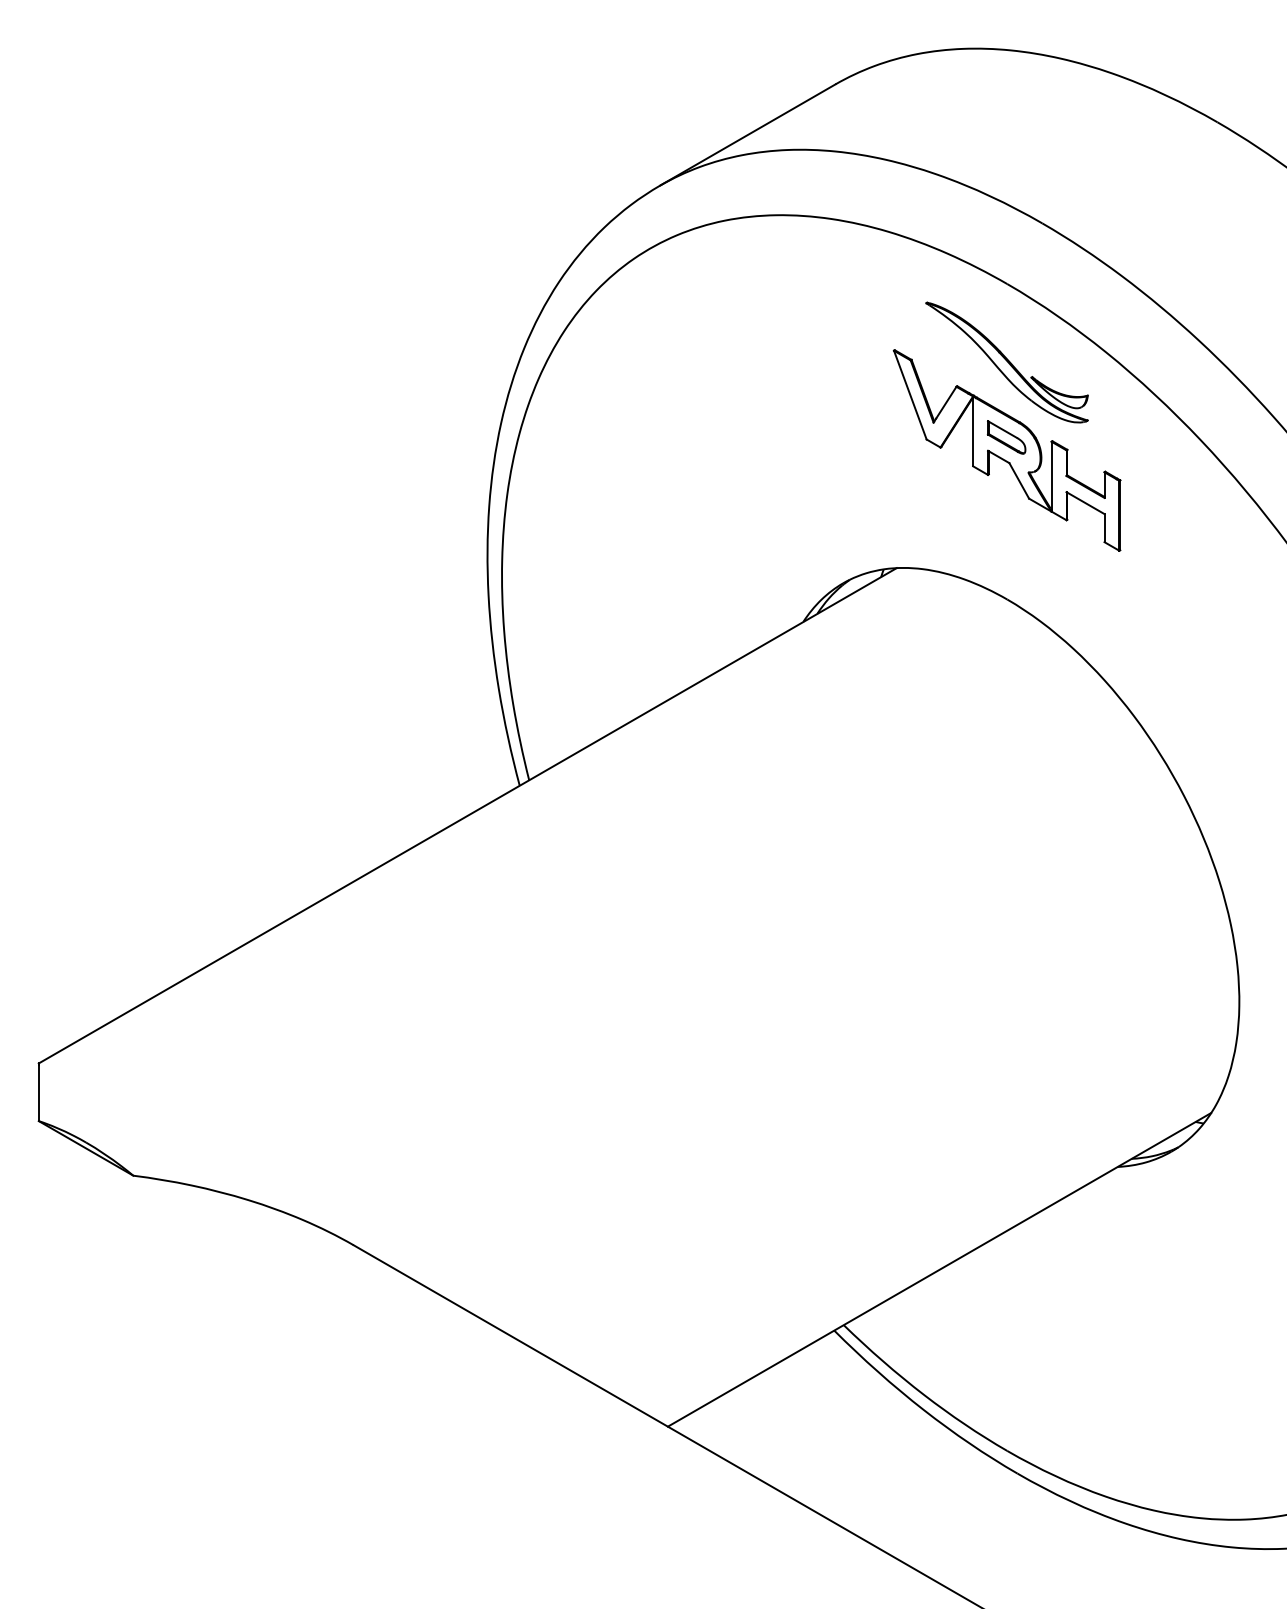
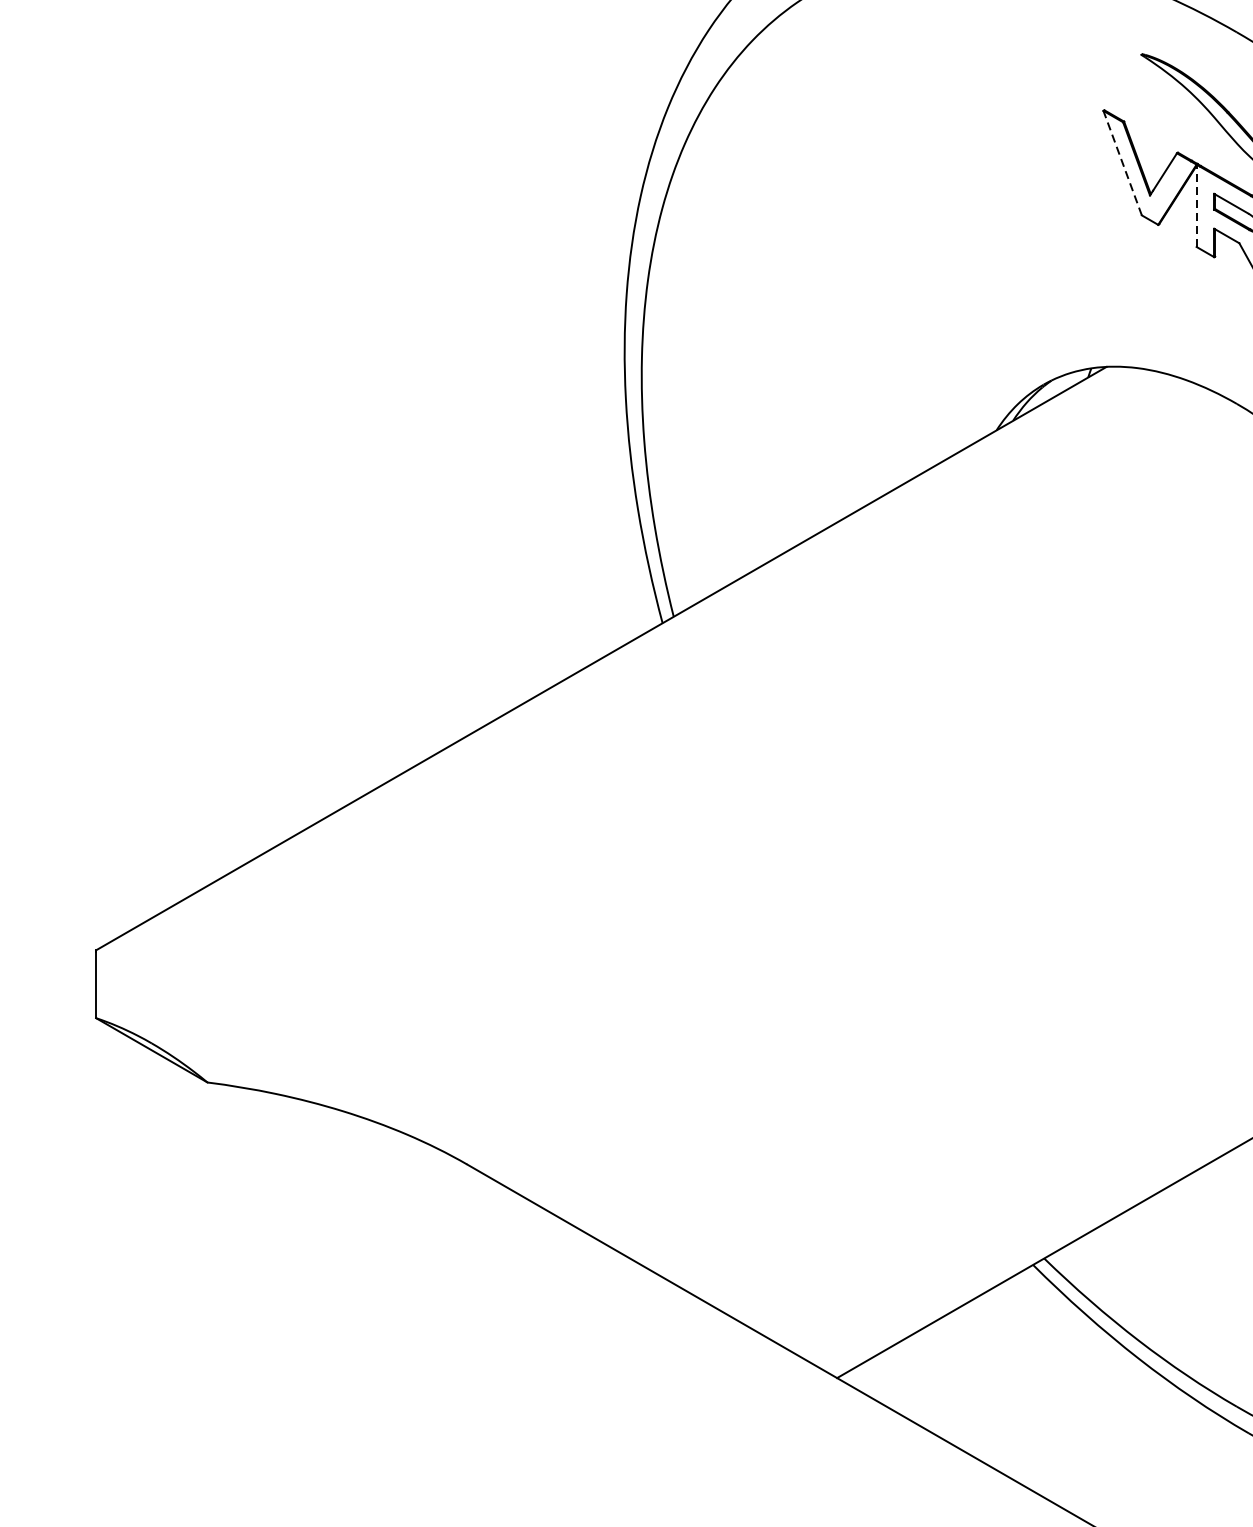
line: (910, 394) -> (1122, 162), solid -> dashed
line: (973, 431) -> (1197, 205), solid -> dashed

